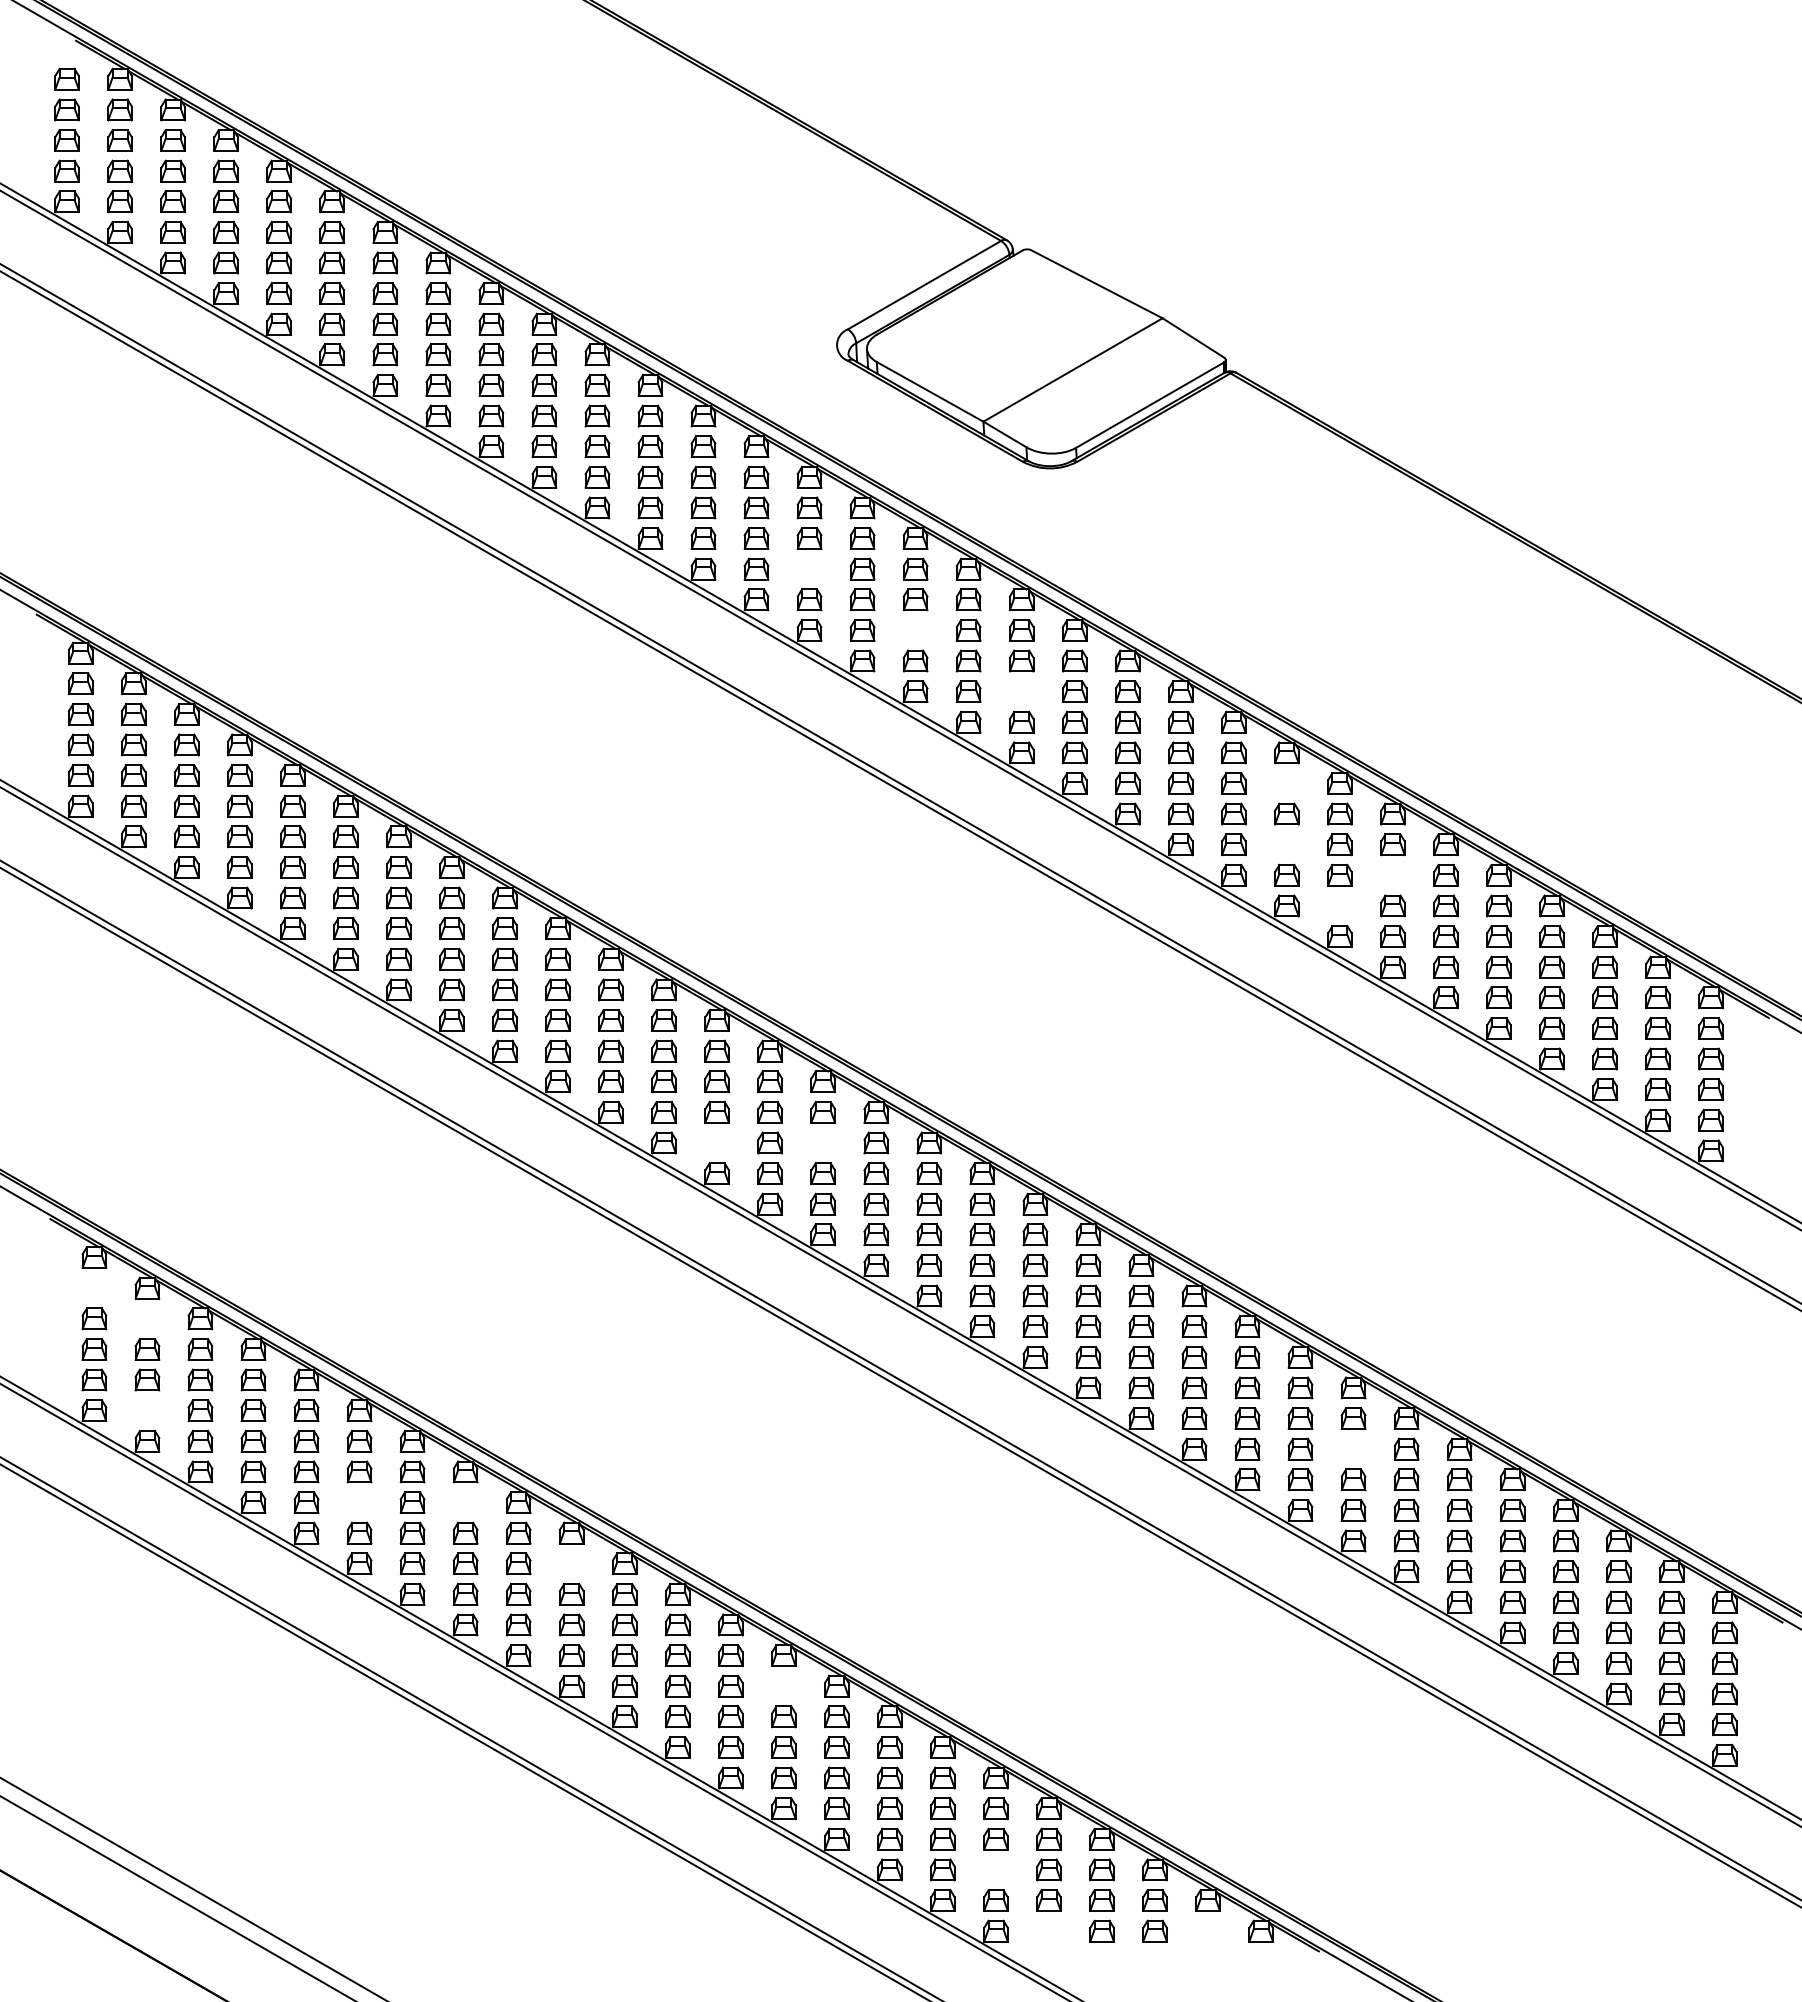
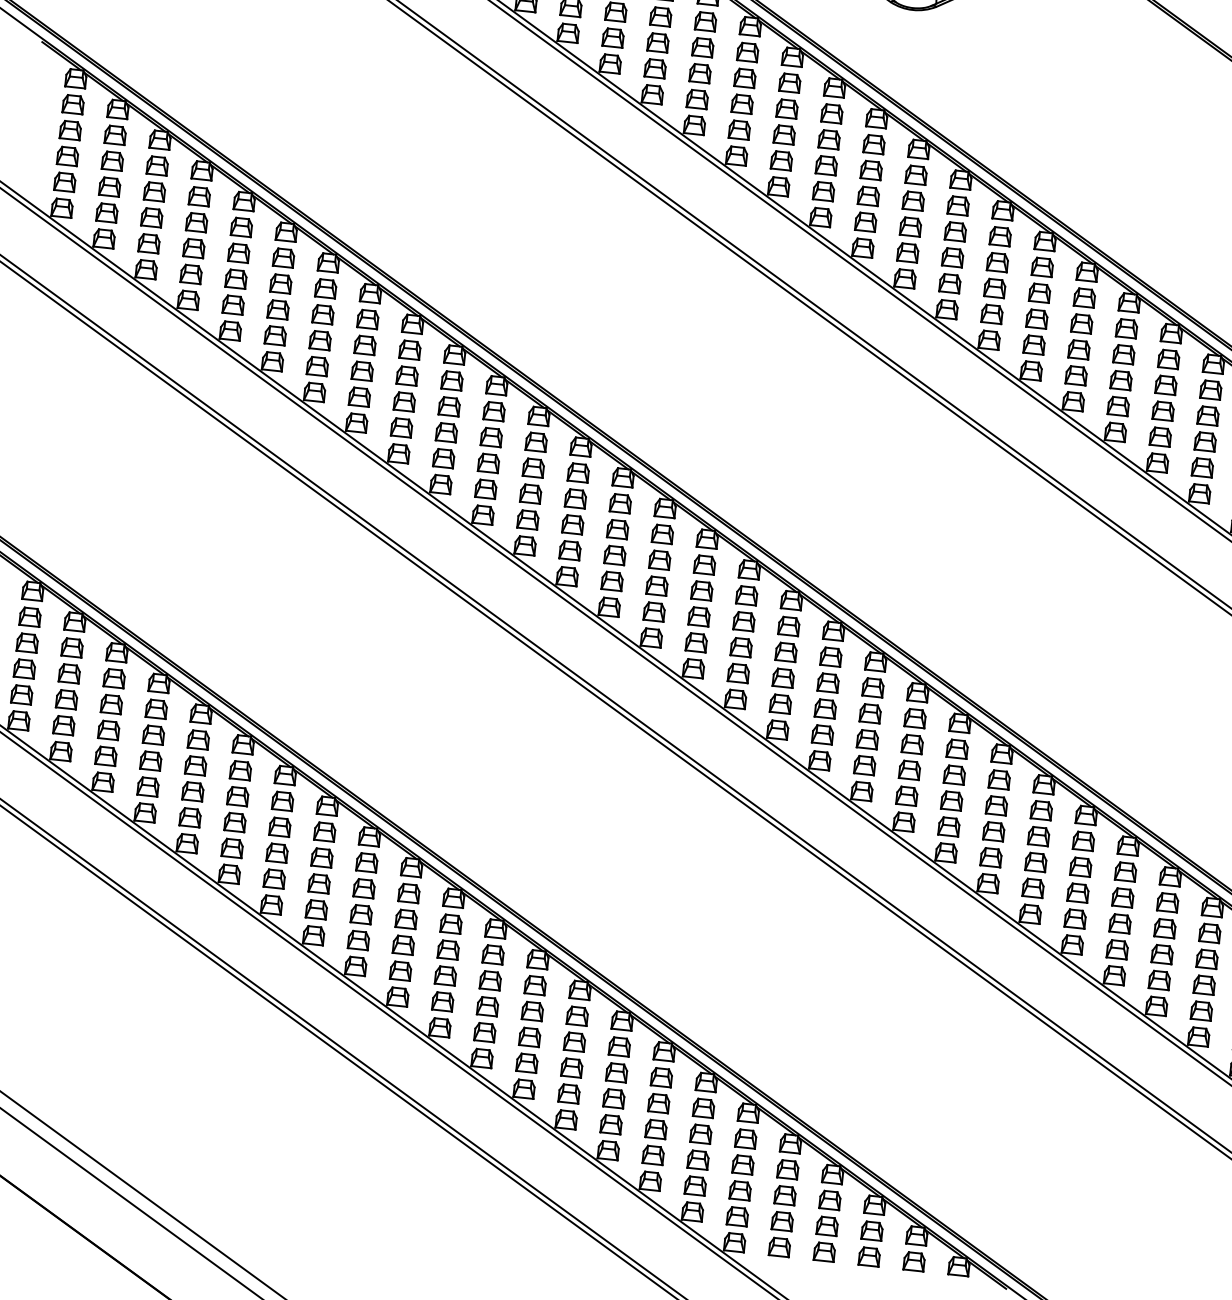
part: (809, 568) -> (700, 72), added
part: (915, 630) -> (784, 134), added
part: (1021, 691) -> (868, 196), added
part: (1286, 783) -> (1084, 297), added
part: (1286, 844) -> (1078, 349), added
part: (1392, 874) -> (1165, 384), added
part: (1339, 905) -> (1118, 405), added
part: (716, 1142) -> (569, 550), added
part: (822, 1142) -> (659, 559), added
part: (94, 1287) -> (30, 616), added
part: (147, 1318) -> (72, 647), added
part: (147, 1410) -> (64, 725), added
part: (1353, 1448) -> (1080, 866), added
part: (359, 1502) -> (235, 822), added
part: (465, 1502) -> (324, 831), added
part: (571, 1563) -> (408, 893), added
part: (783, 1685) -> (577, 1015), added
part: (995, 1869) -> (739, 1190), added
part: (1048, 1930) -> (779, 1246), added
part: (1207, 1930) -> (913, 1261), added

